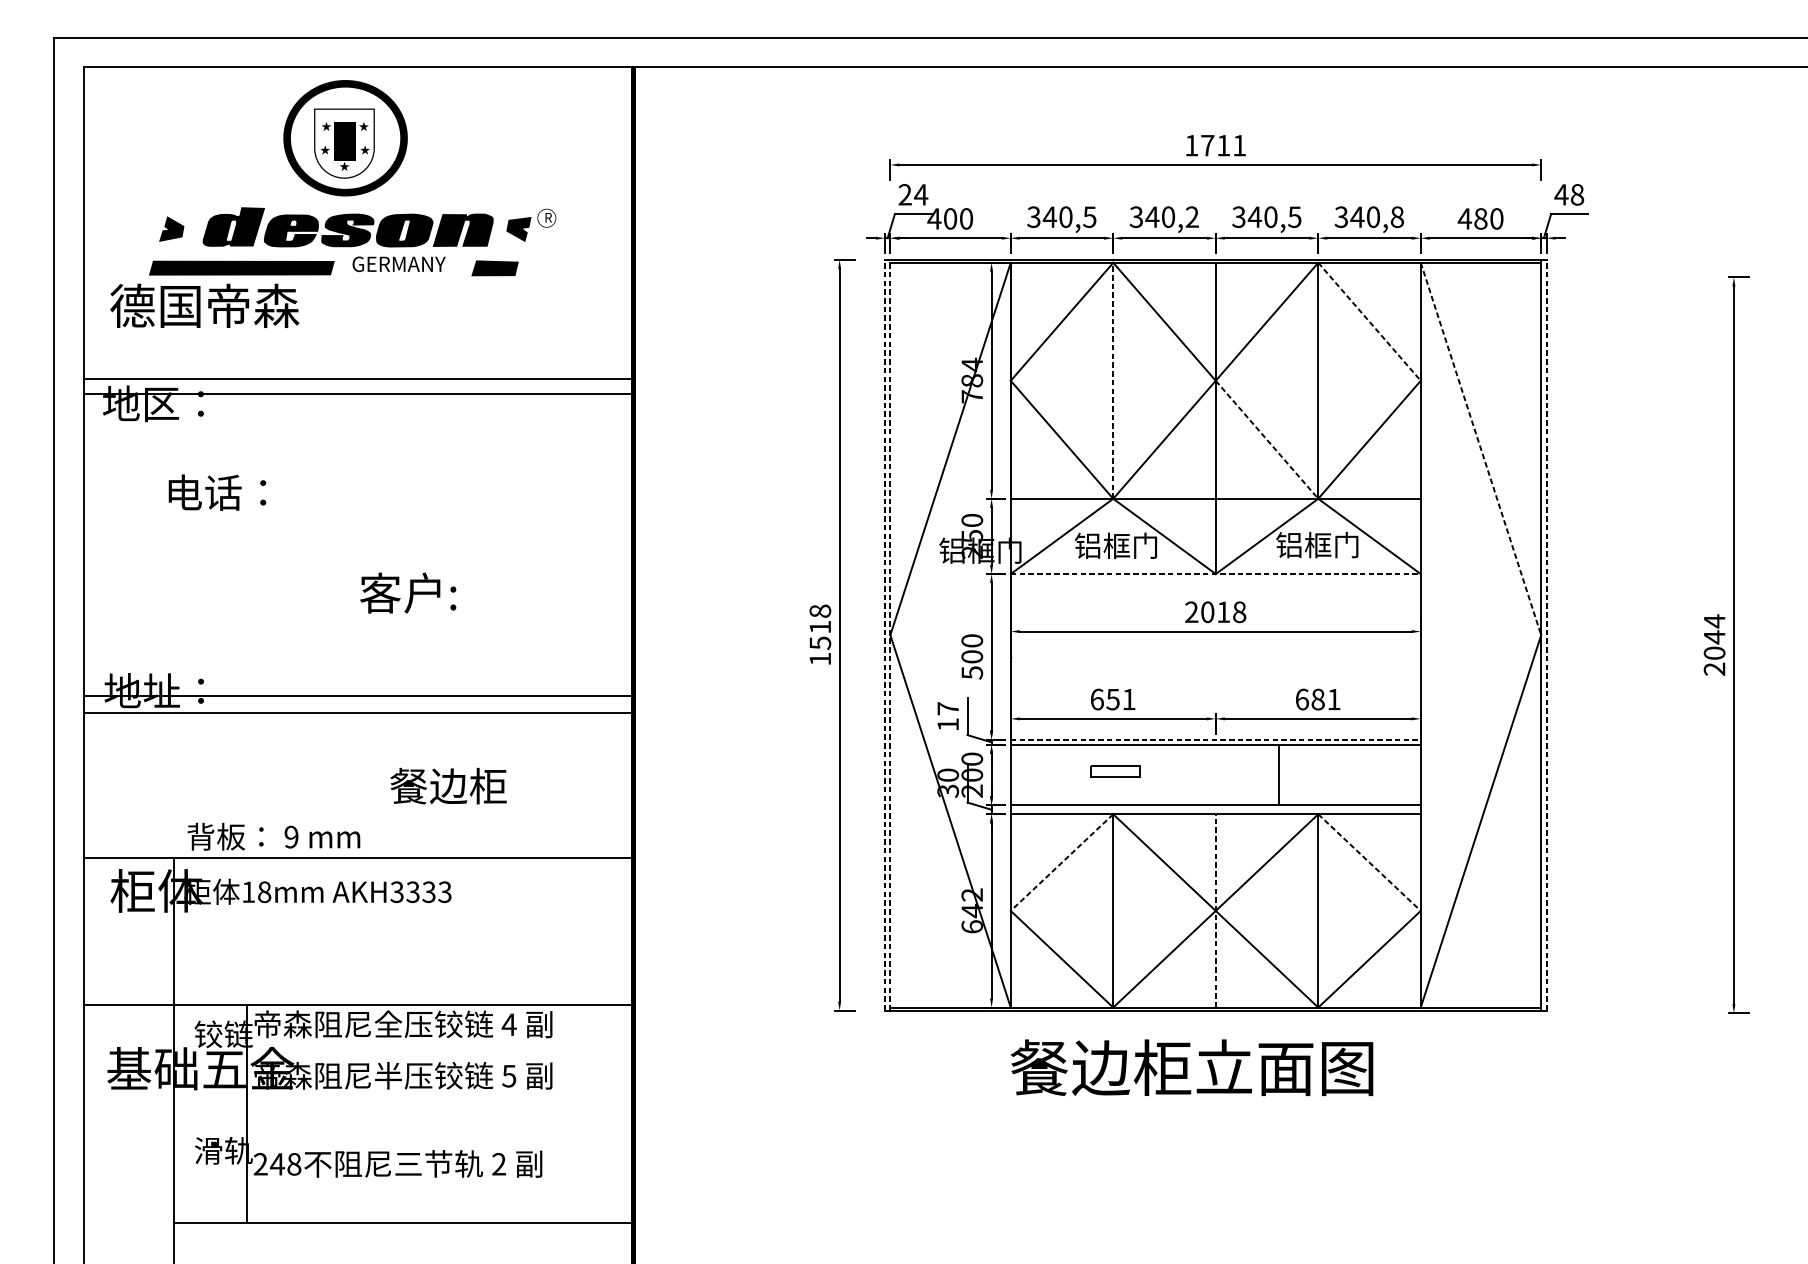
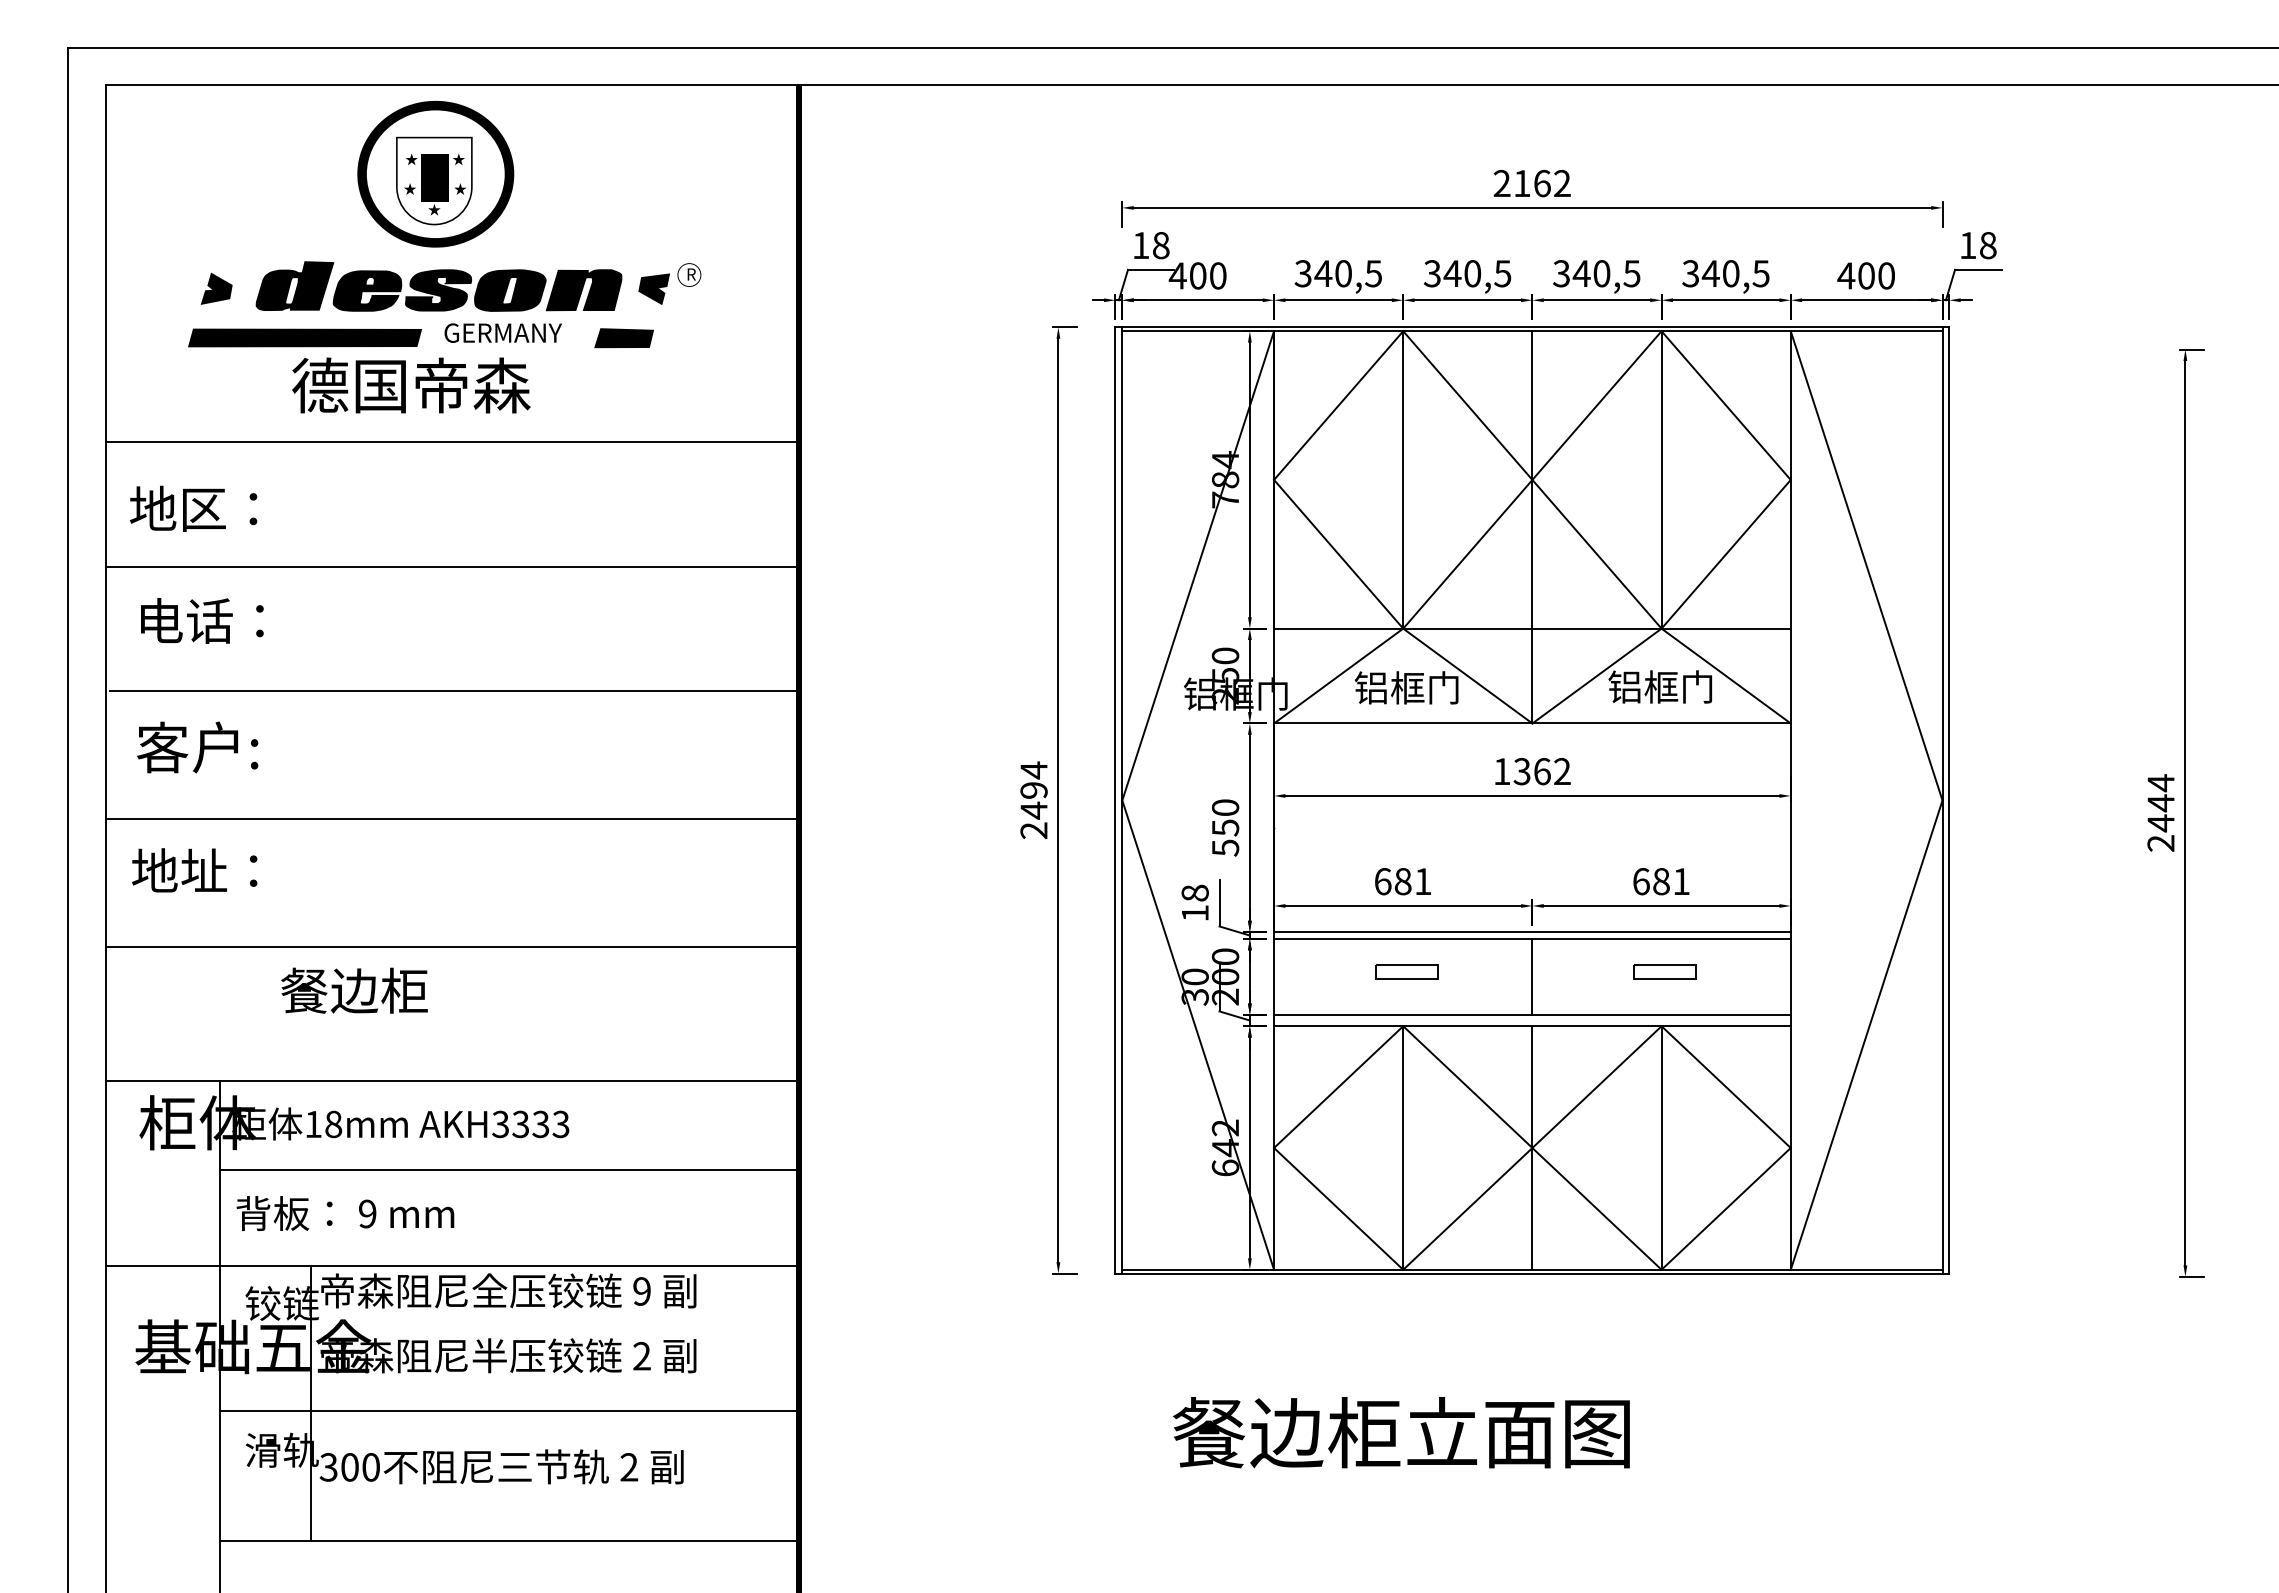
text: (1215, 145) -> (1531, 183), 1711 -> 2162
text: (913, 194) -> (1151, 245), 24 -> 18
text: (1561, 194) -> (1968, 245), 48 -> 18
text: (1192, 216) -> (1502, 273), 340,2 -> 340,5
text: (1396, 216) -> (1760, 273), 340,8 -> 340,5
text: (1480, 218) -> (1866, 275), 480 -> 400
text: (204, 305) -> (411, 385), moved
line: (1369, 321) -> (1726, 405), dashed -> solid
line: (358, 378) -> (451, 567), moved
line: (1113, 380) -> (1403, 479), dashed -> solid
line: (358, 393) -> (451, 442), moved
line: (1267, 439) -> (1597, 554), dashed -> solid
line: (1480, 448) -> (1866, 565), dashed -> solid
text: (217, 492) -> (202, 620), moved
line: (359, 548) -> (453, 691), added
line: (1215, 574) -> (1532, 723), dashed -> solid
text: (408, 593) -> (197, 747), moved
text: (1215, 612) -> (1531, 771), 2018 -> 1362
text: (819, 635) -> (1033, 800), 1518 -> 2494
line: (884, 635) -> (1115, 800), dashed -> solid
line: (890, 635) -> (1122, 800), dashed -> solid
line: (1546, 635) -> (1949, 800), dashed -> solid
text: (1714, 653) -> (2160, 823), 2044 -> 2444
text: (972, 656) -> (1225, 827), 500 -> 550
line: (358, 696) -> (451, 946), moved
text: (1112, 699) -> (1402, 881), 651 -> 681
text: (947, 708) -> (1194, 892), 17 -> 18
line: (358, 713) -> (451, 819), moved
line: (1215, 739) -> (1532, 932), dashed -> solid
part: (1320, 770) -> (1664, 971), added
line: (1279, 774) -> (1532, 976), moved
text: (448, 785) -> (354, 990), moved
text: (273, 836) -> (345, 1213), moved
line: (1061, 862) -> (1338, 1087), dashed -> solid
line: (1369, 862) -> (1726, 1087), dashed -> solid
line: (1215, 911) -> (1532, 1148), dashed -> solid
line: (403, 928) -> (508, 1170), added
text: (508, 1024) -> (641, 1291), 4 -> 9
text: (1191, 1067) -> (1400, 1432), moved
text: (508, 1076) -> (641, 1356), 5 -> 2
line: (403, 1120) -> (508, 1411), added
text: (277, 1164) -> (349, 1467), 248 -> 300

